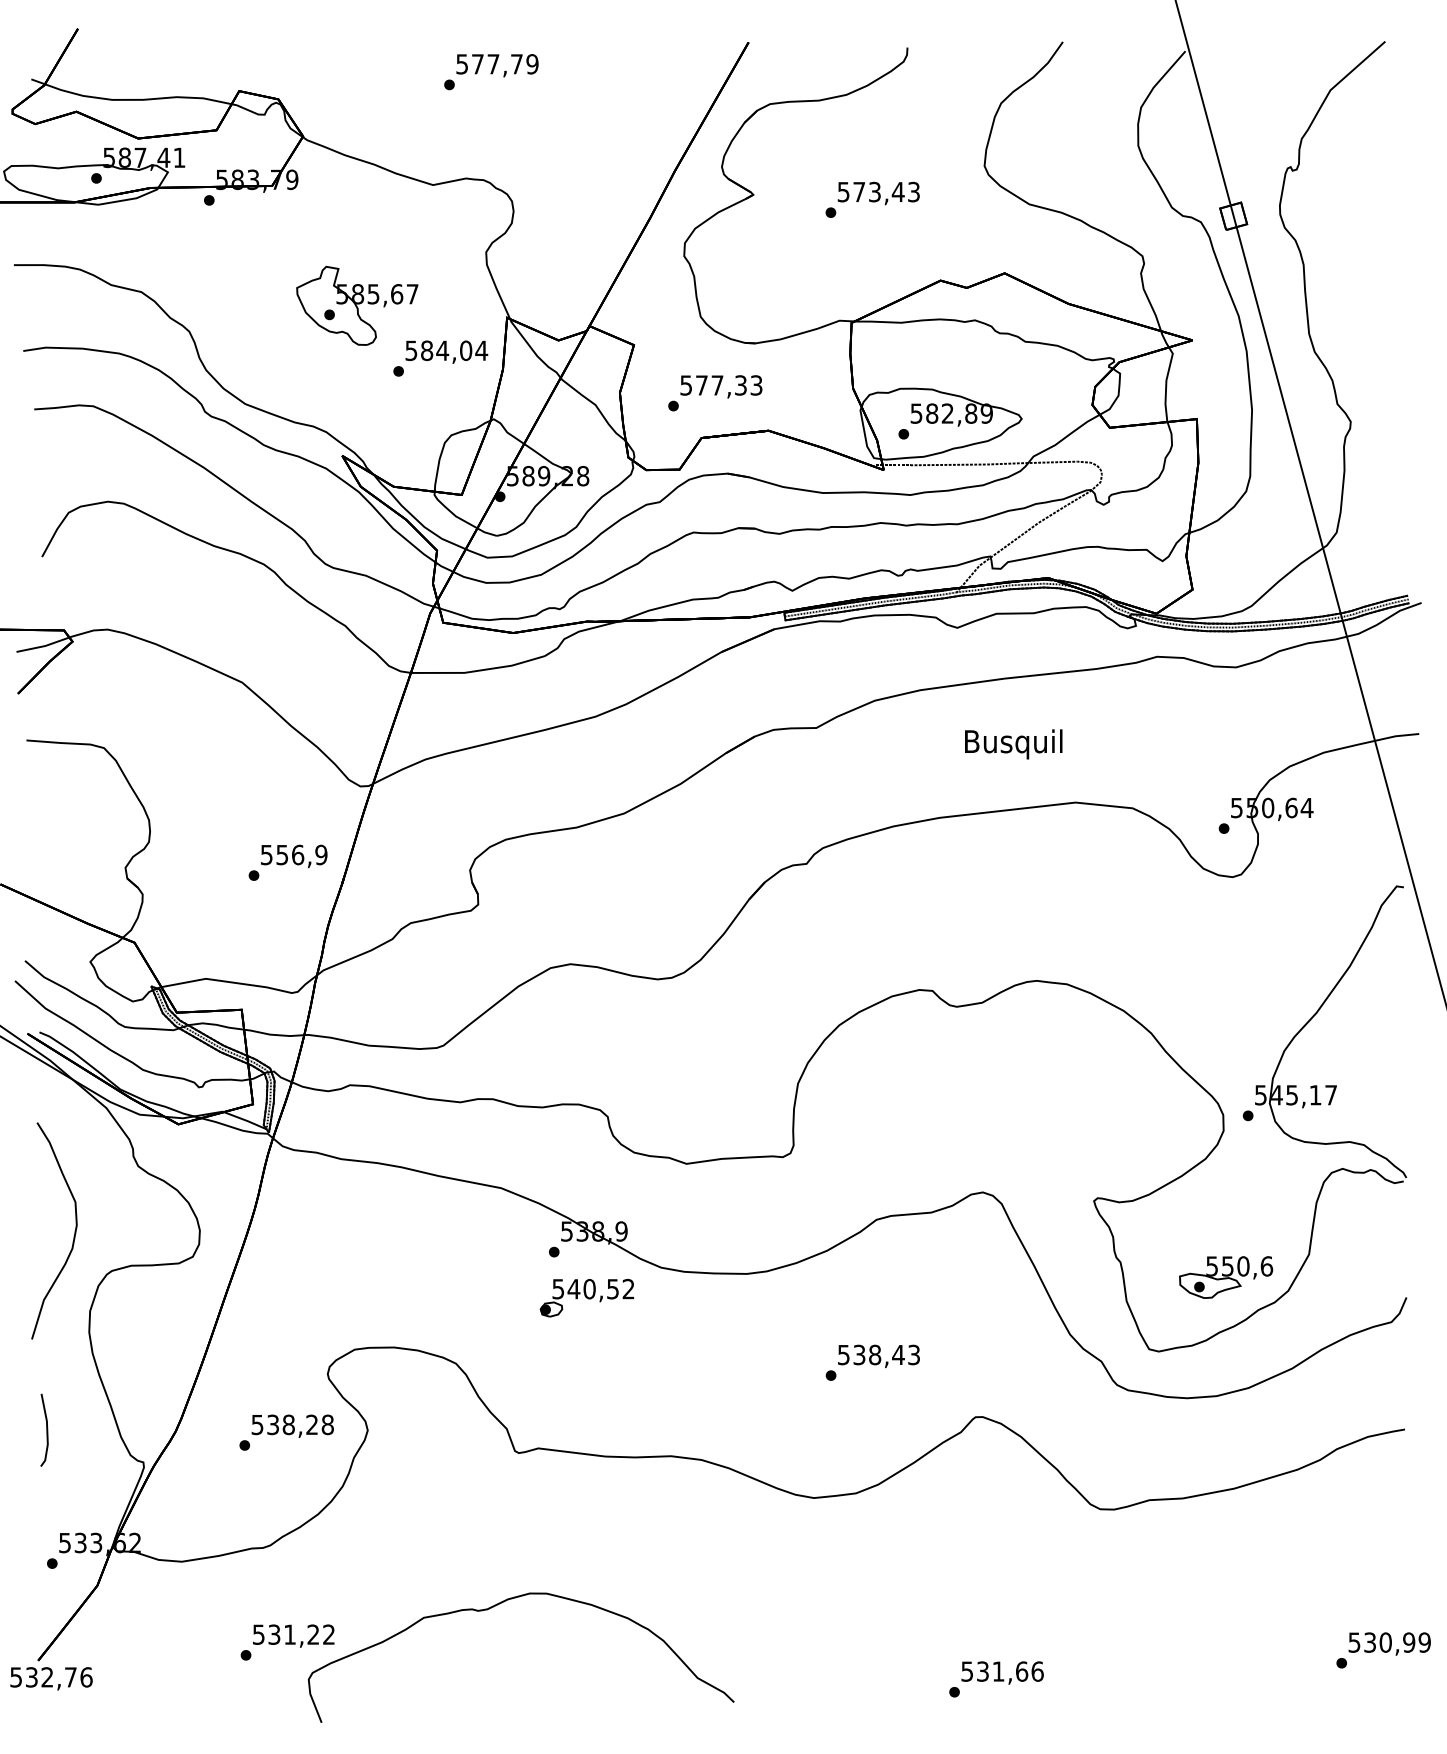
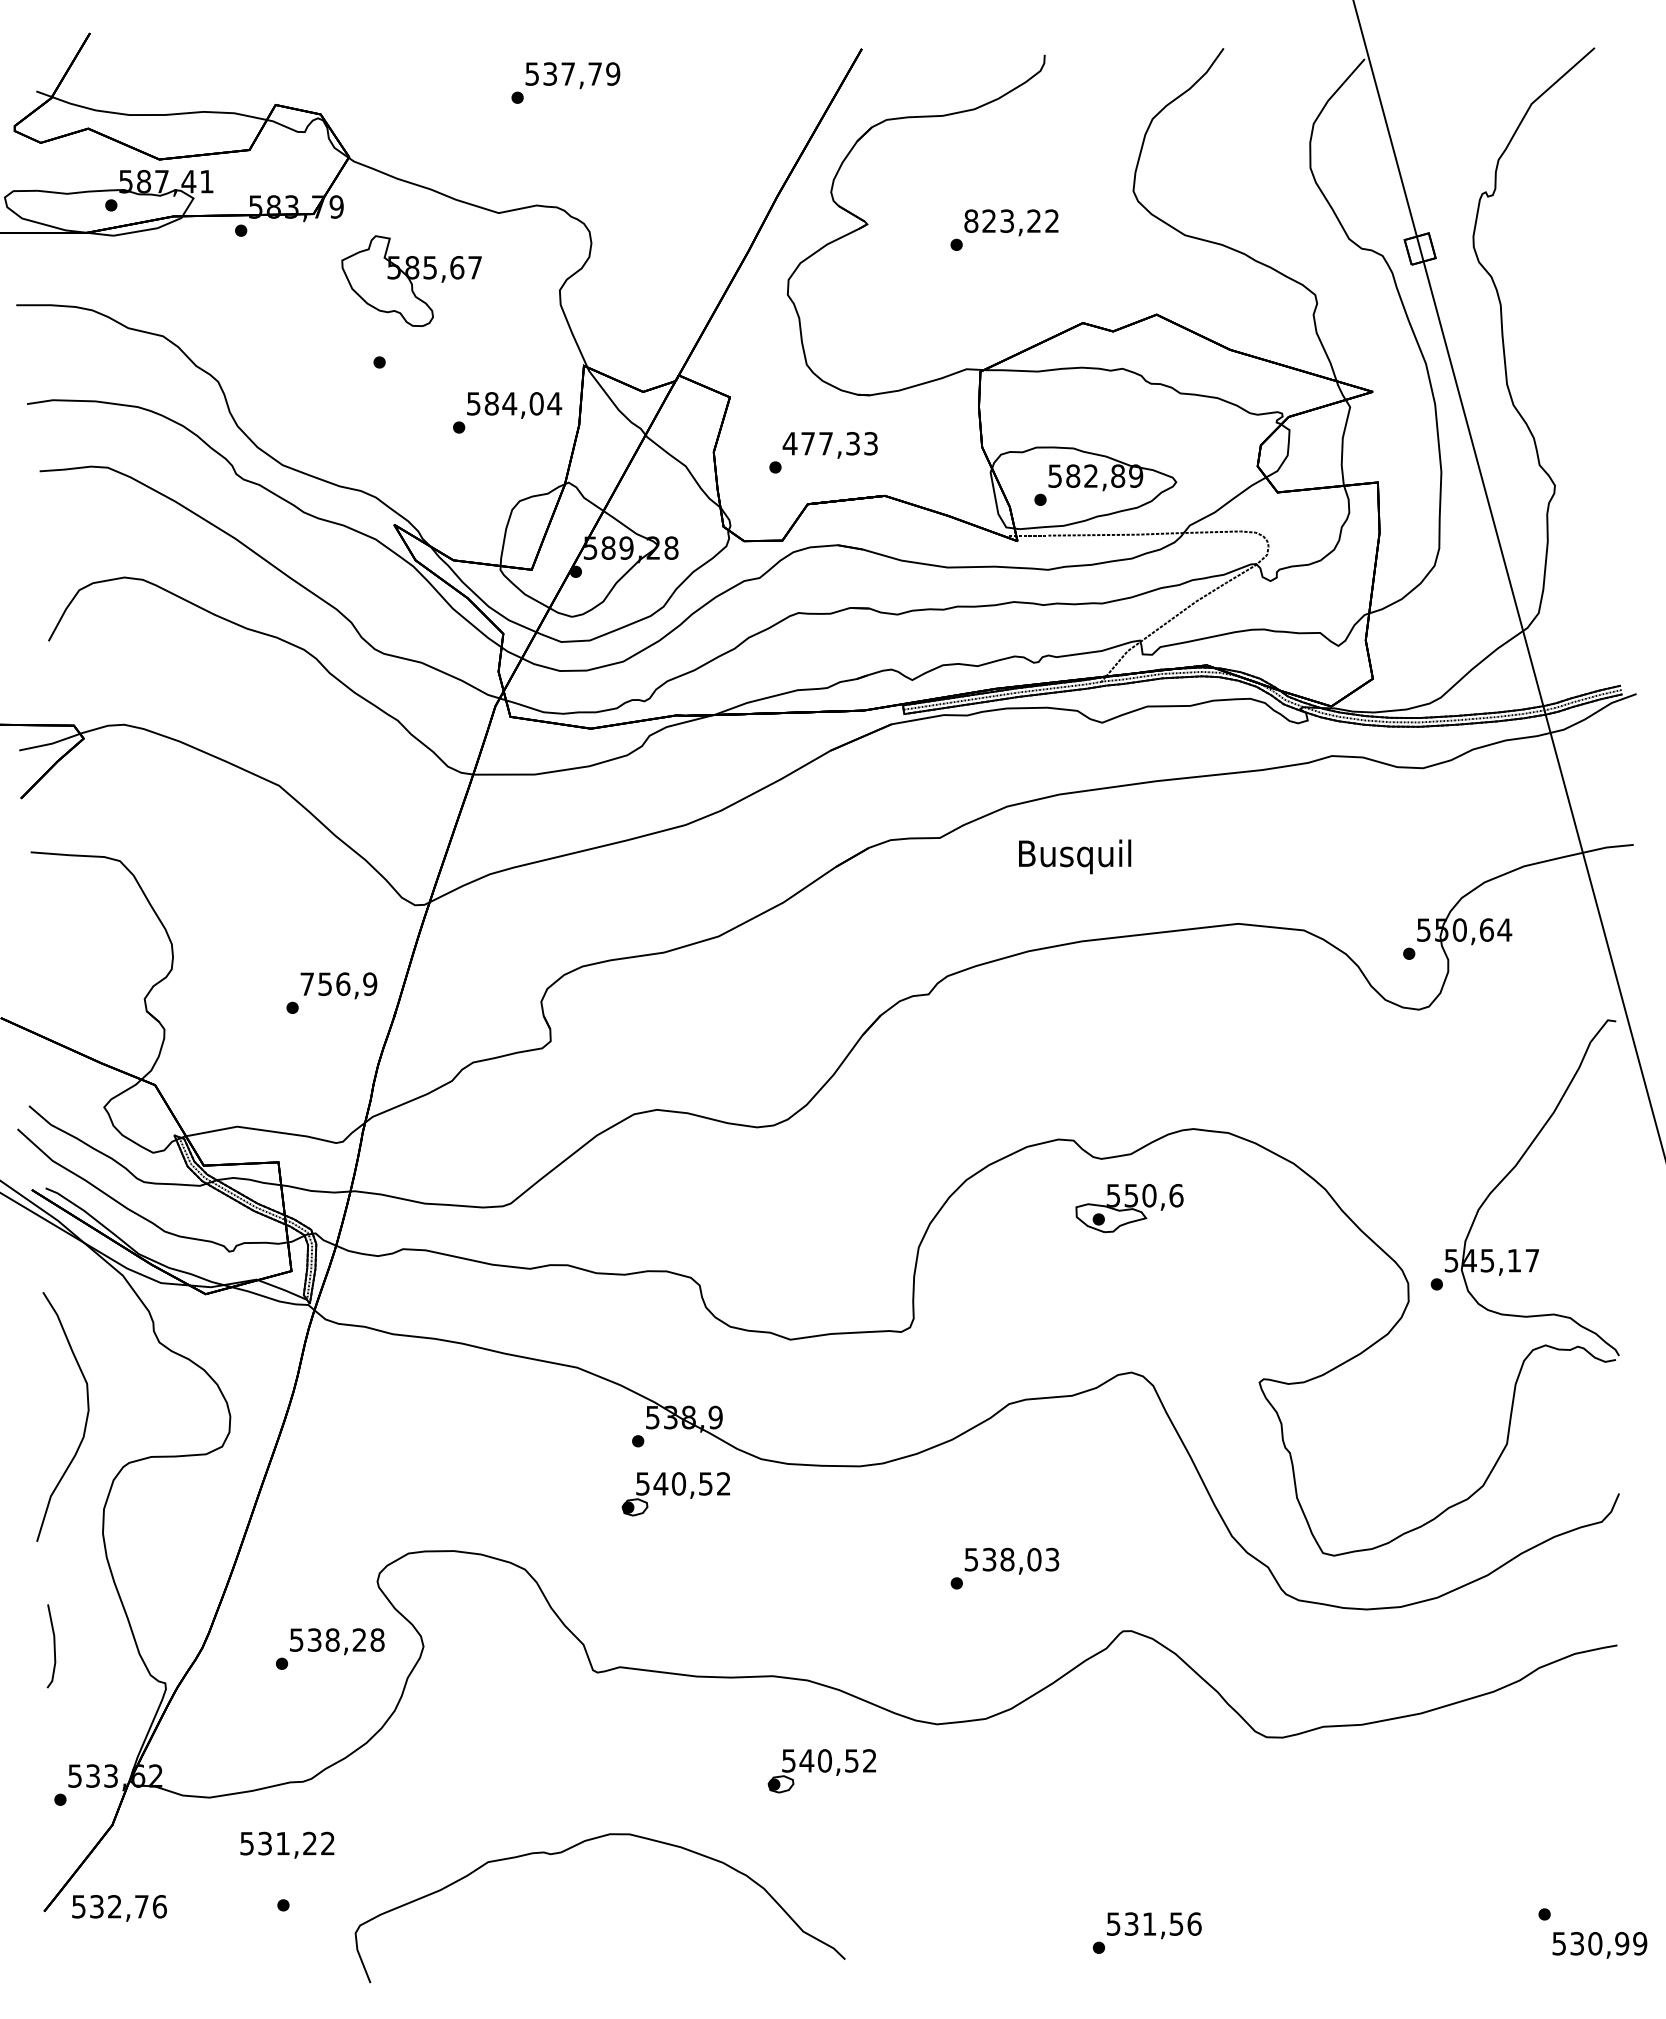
text: (477, 63) -> (549, 73), 577,79 -> 537,79
text: (878, 191) -> (1011, 220), 573,43 -> 823,22
part: (357, 305) -> (411, 280), moved
text: (685, 385) -> (789, 443), 577,33 -> 477,33
text: (1014, 744) -> (1075, 856), moved
text: (266, 854) -> (306, 983), 556,9 -> 756,9
part: (1226, 1277) -> (1129, 1208), moved
text: (898, 1354) -> (1034, 1559), 538,43 -> 538,03
part: (713, 1539) -> (821, 1771), added
text: (293, 1635) -> (287, 1844), moved
text: (1389, 1644) -> (1599, 1945), moved
text: (1021, 1671) -> (1176, 1923), 531,66 -> 531,56
text: (51, 1678) -> (119, 1908), moved

